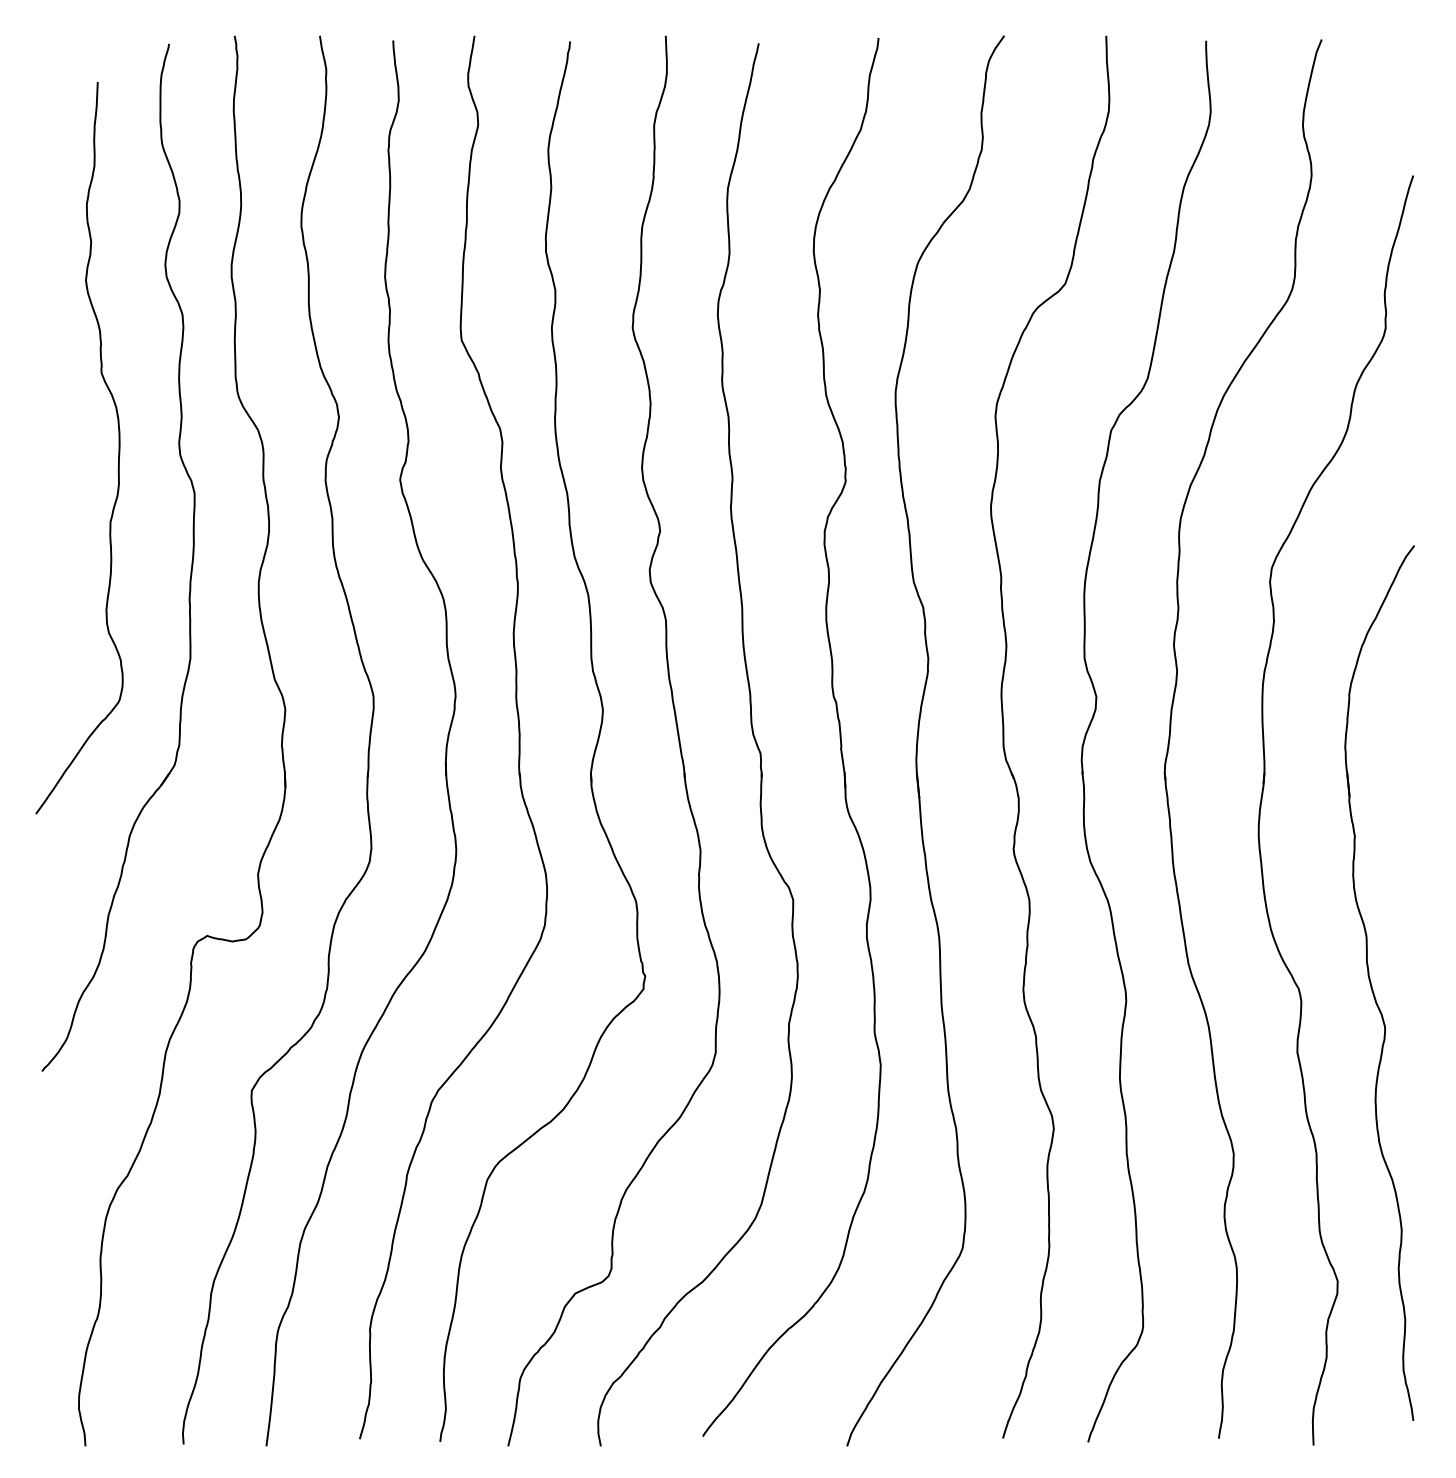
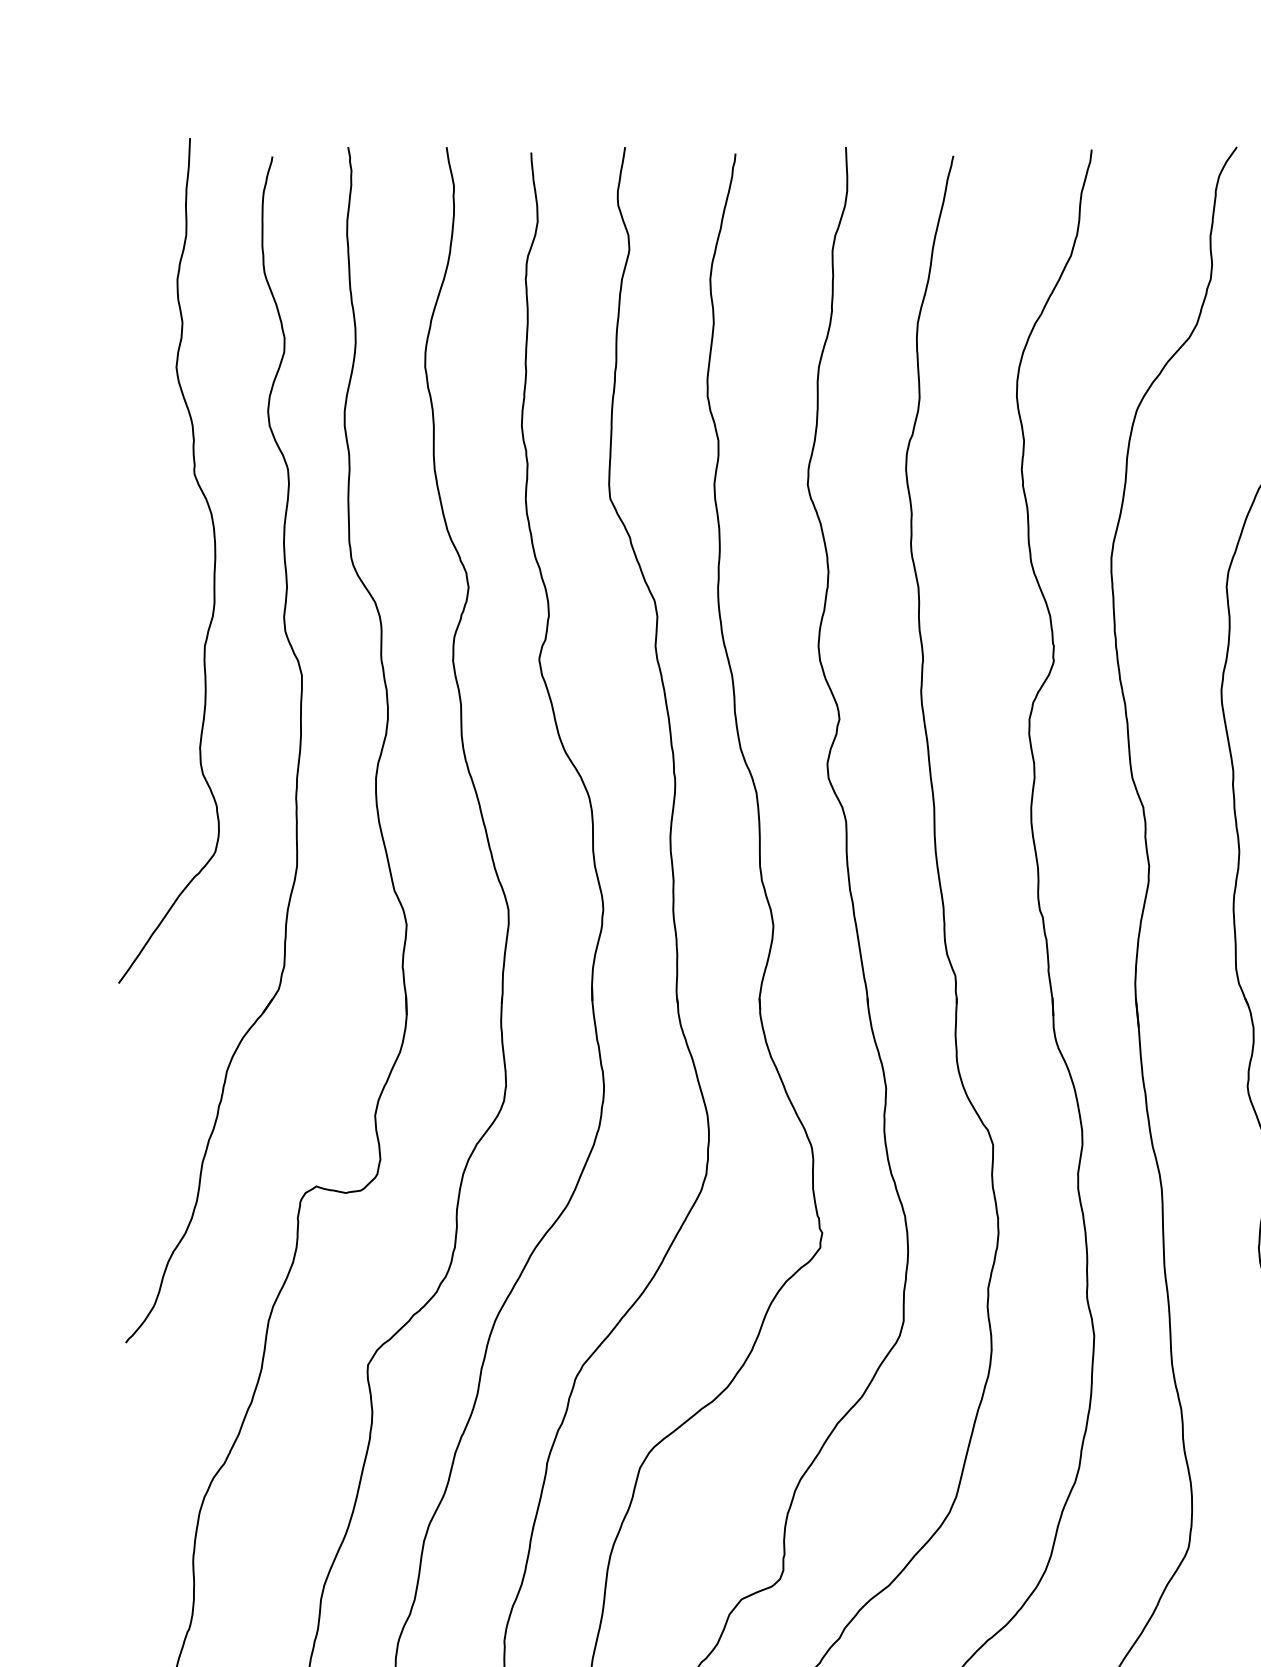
curve: (118, 448) -> (214, 561), moved

